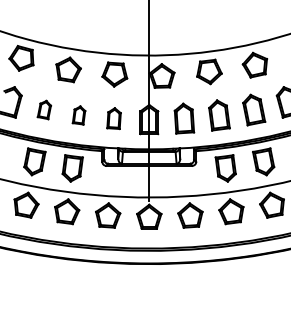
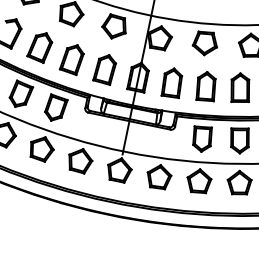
part: (44, 109) -> (40, 46), size x1.67
part: (78, 115) -> (71, 59), size x1.67
part: (113, 118) -> (104, 68), size x1.43

